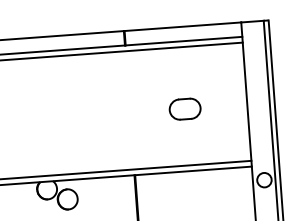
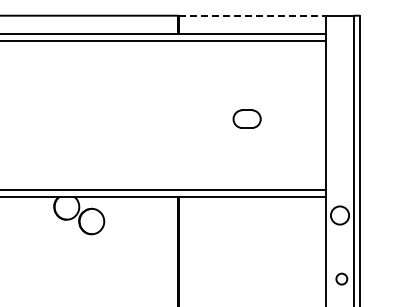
line: (183, 26) -> (252, 15), solid -> dashed
part: (184, 108) -> (246, 118), size x0.7

